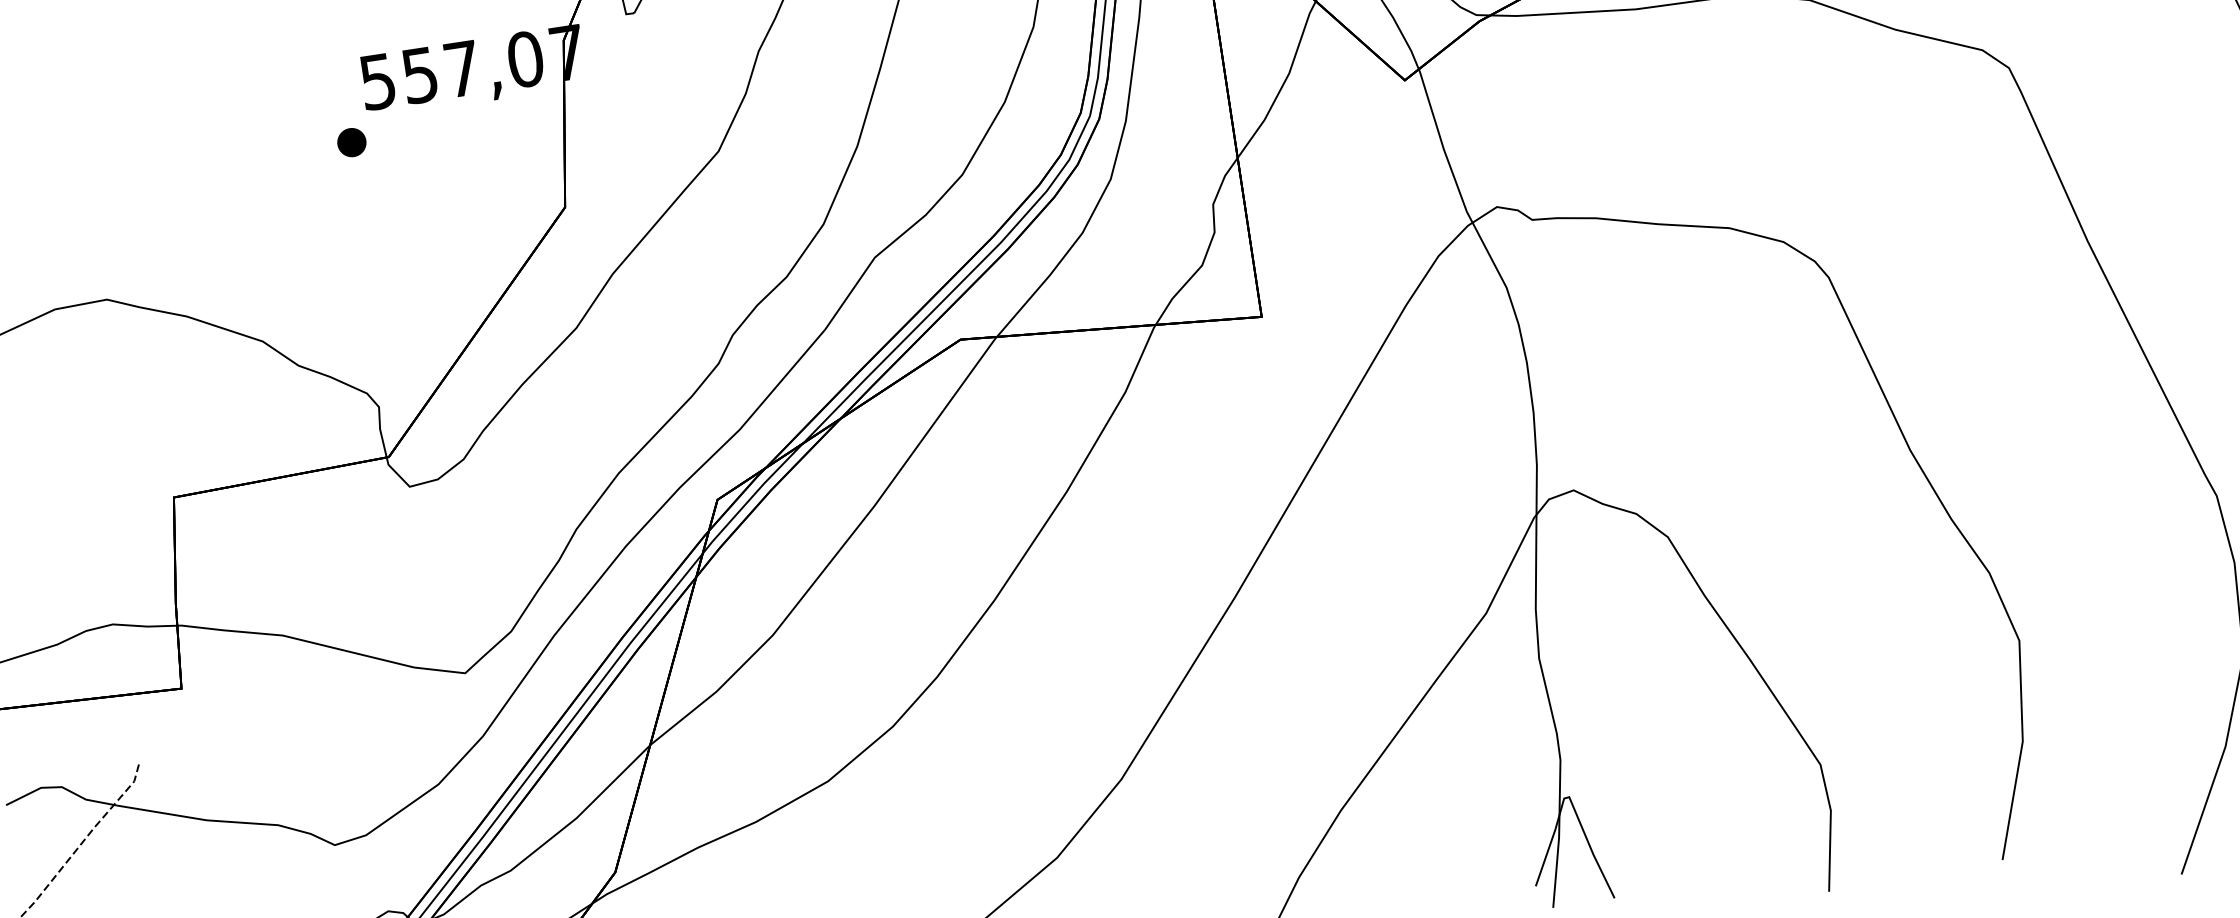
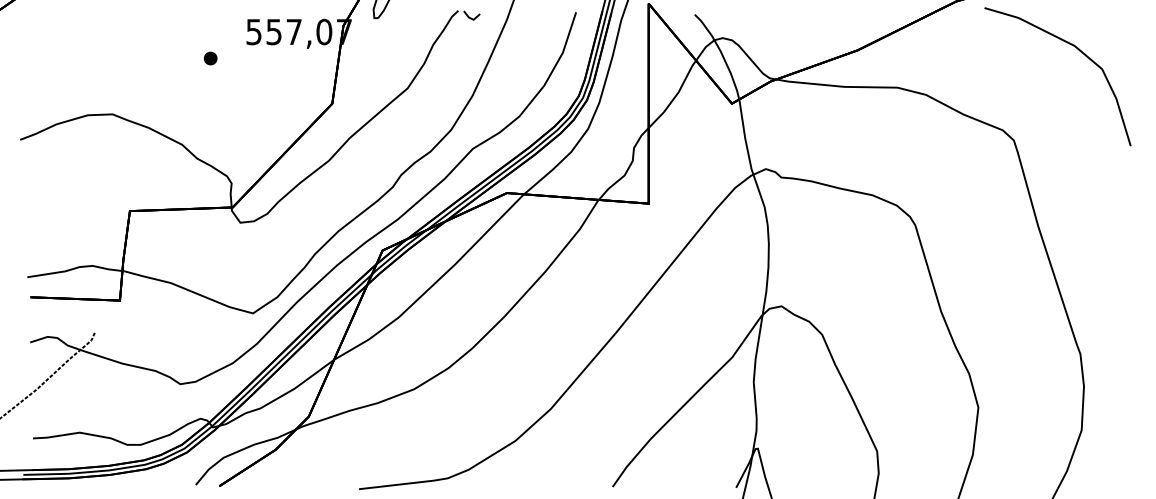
part: (351, 142) -> (210, 58), moved

